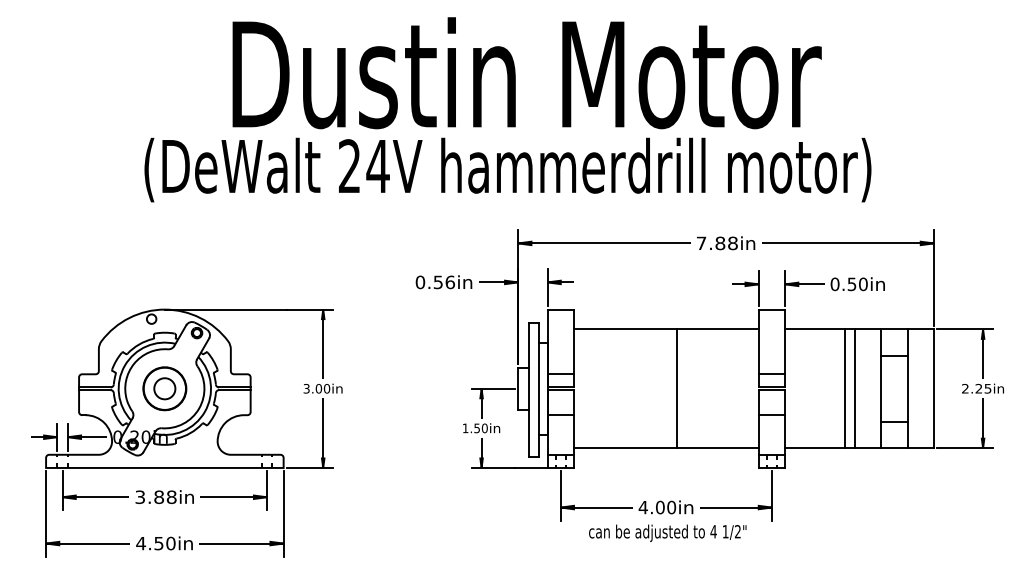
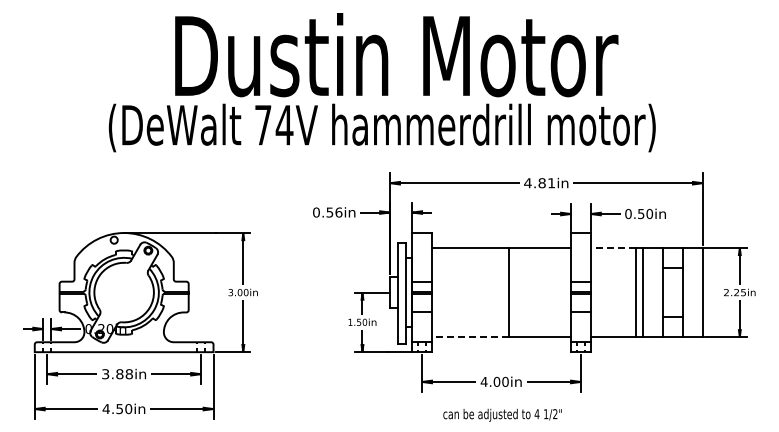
text: (350, 165) -> (263, 124), 24V -> 74V
text: (716, 243) -> (539, 183), 7.88 -> 4.81
line: (813, 328) -> (612, 247), solid -> dashed
part: (165, 388) -> (124, 292), removed
line: (625, 448) -> (470, 337), solid -> dashed
text: (667, 532) -> (502, 414), moved

